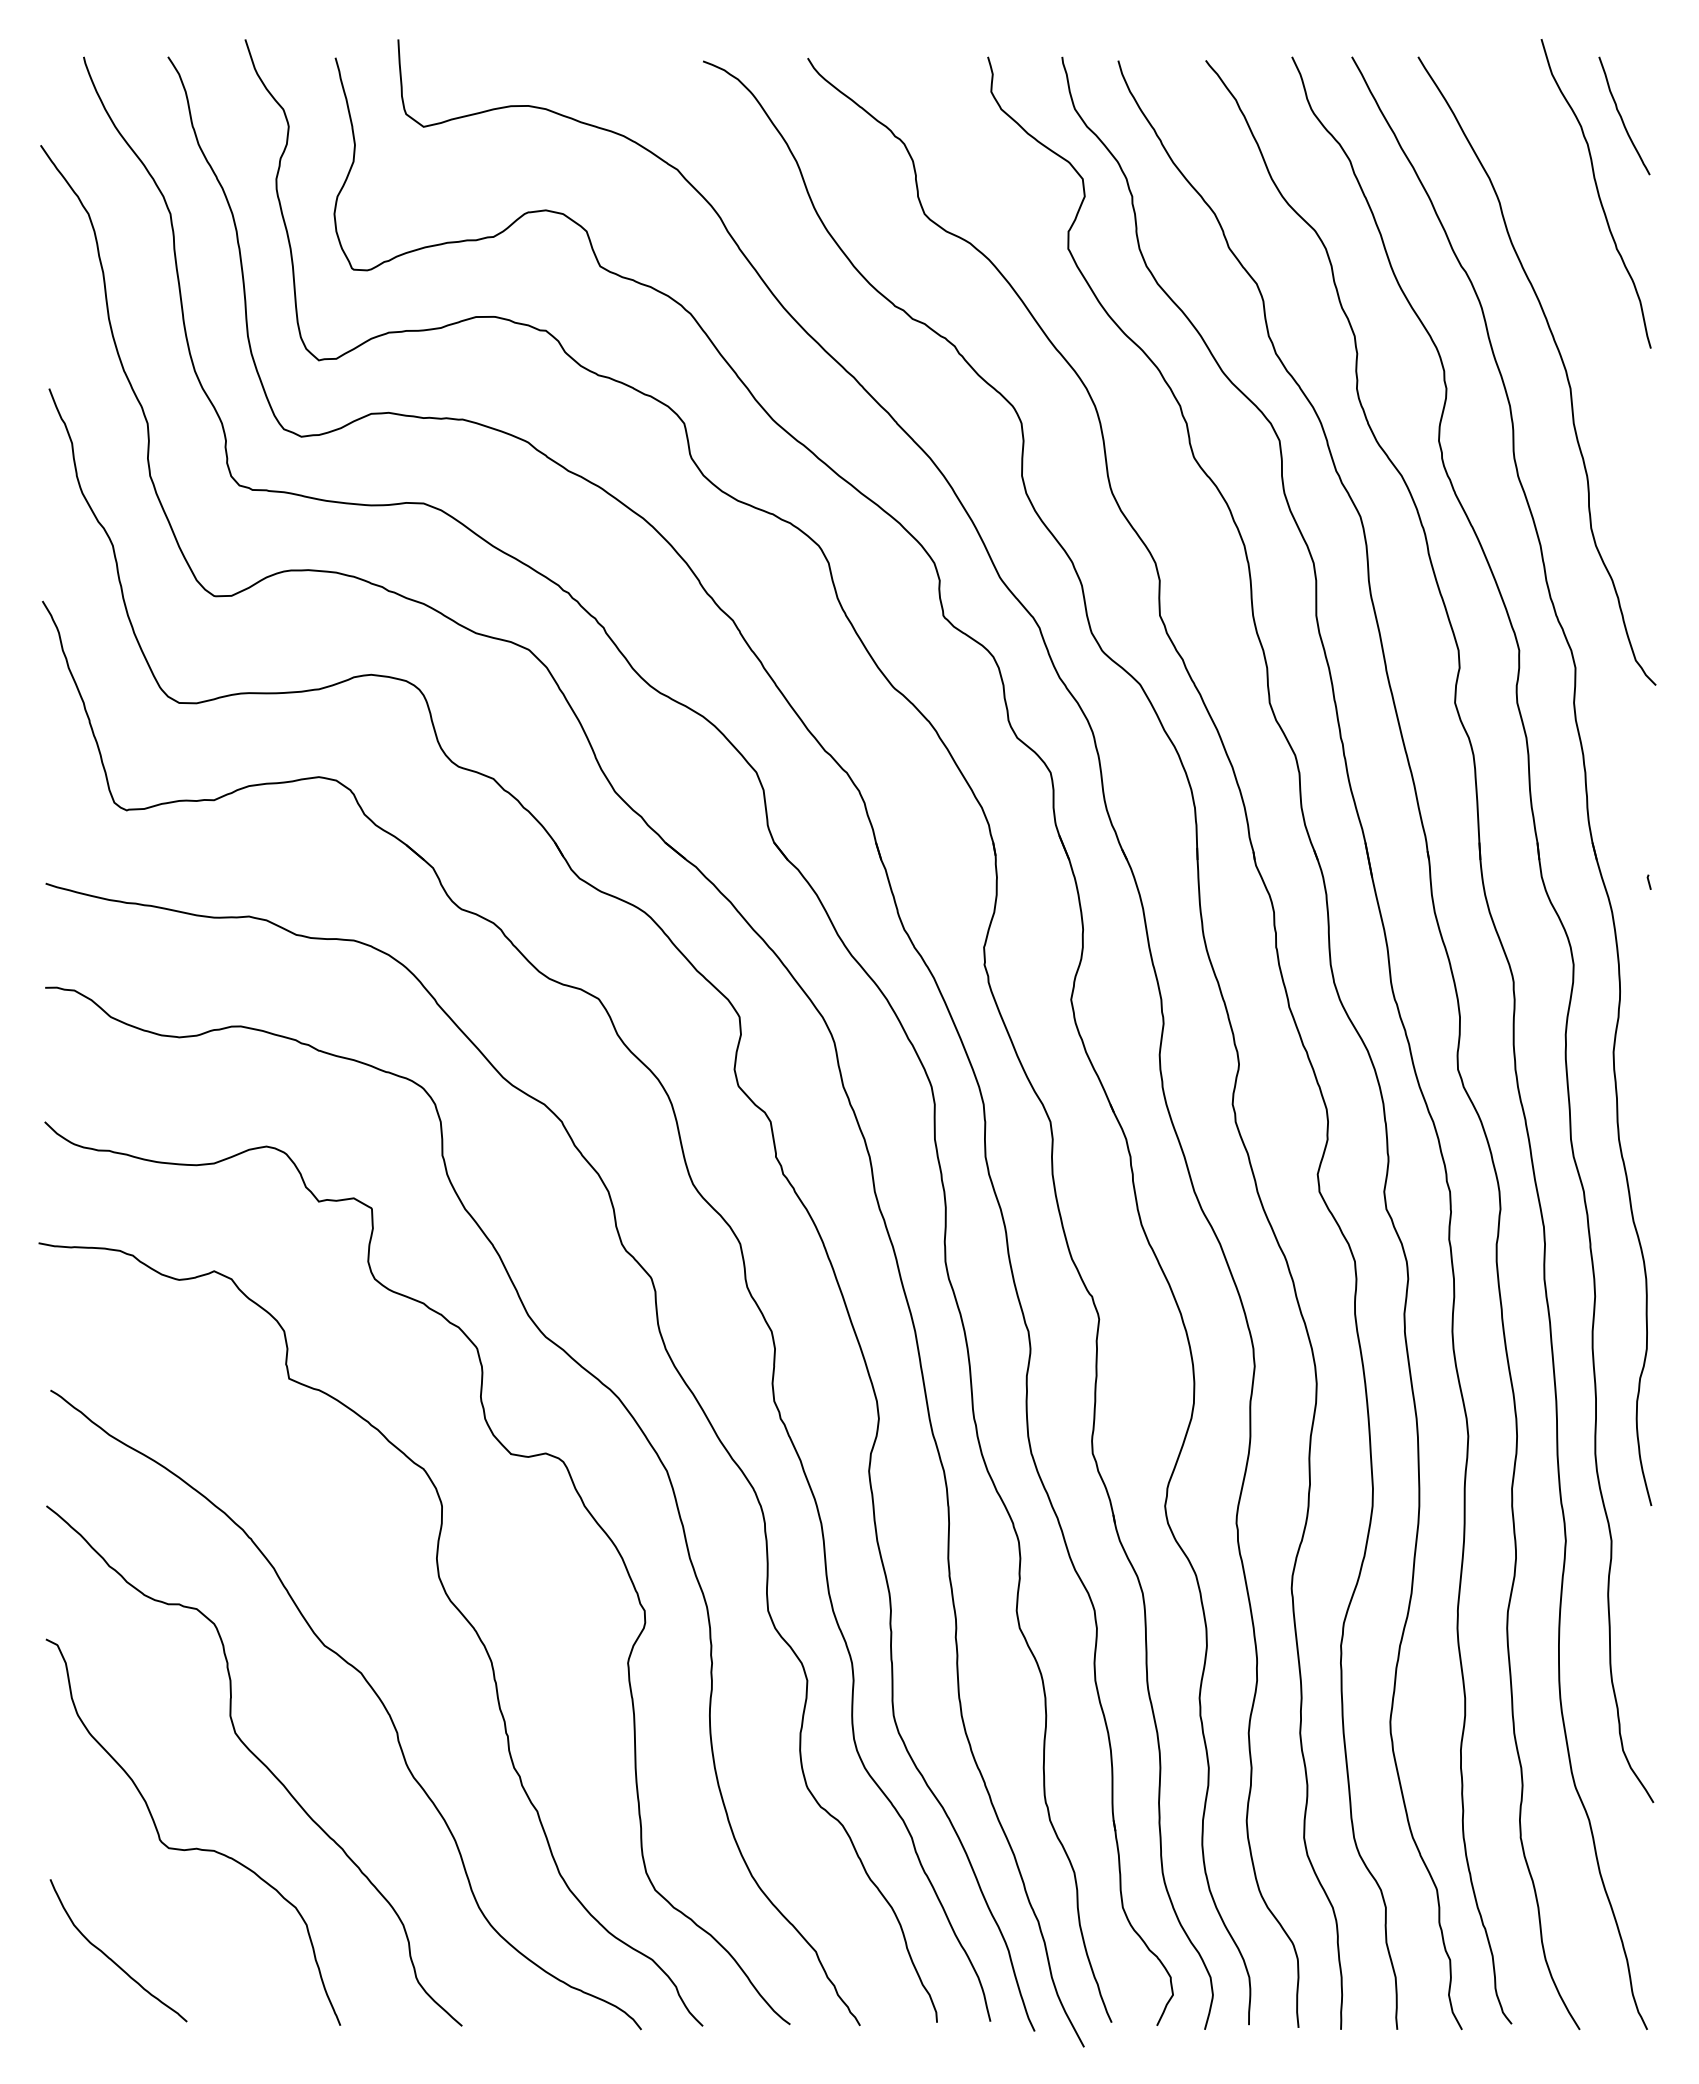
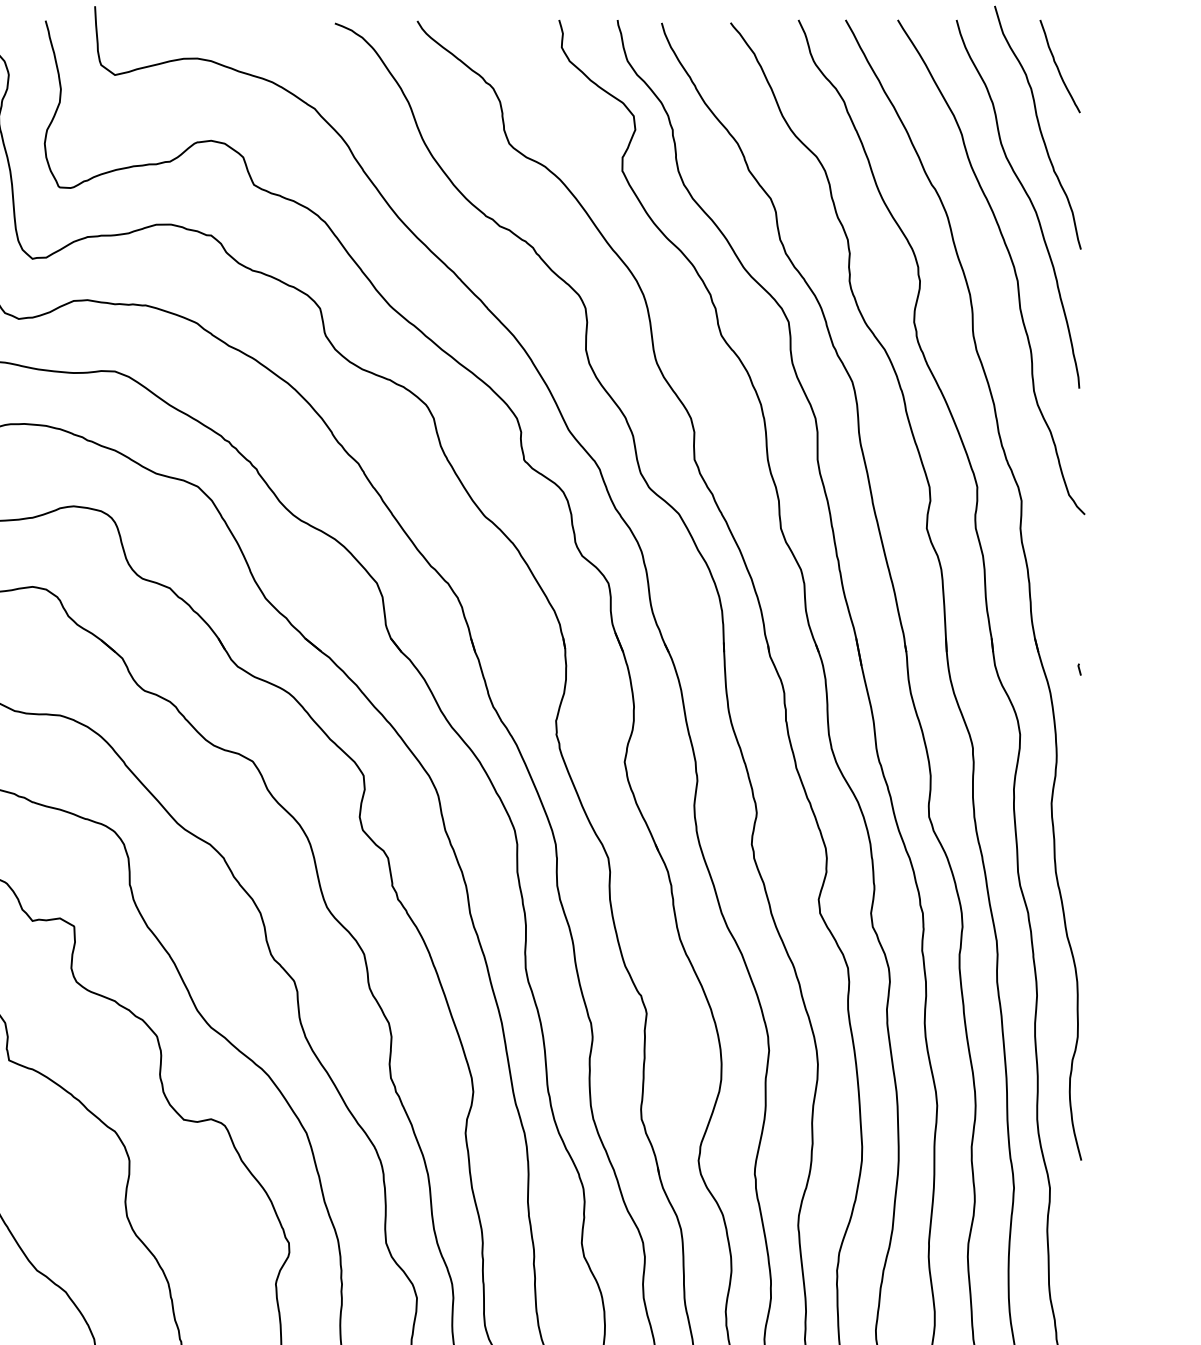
curve: (1583, 282) -> (1027, 197), added

